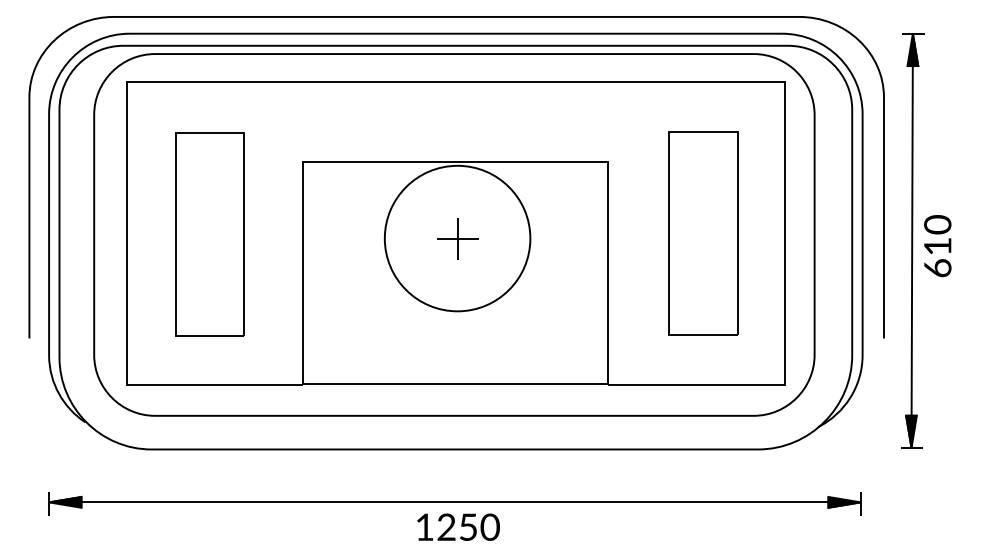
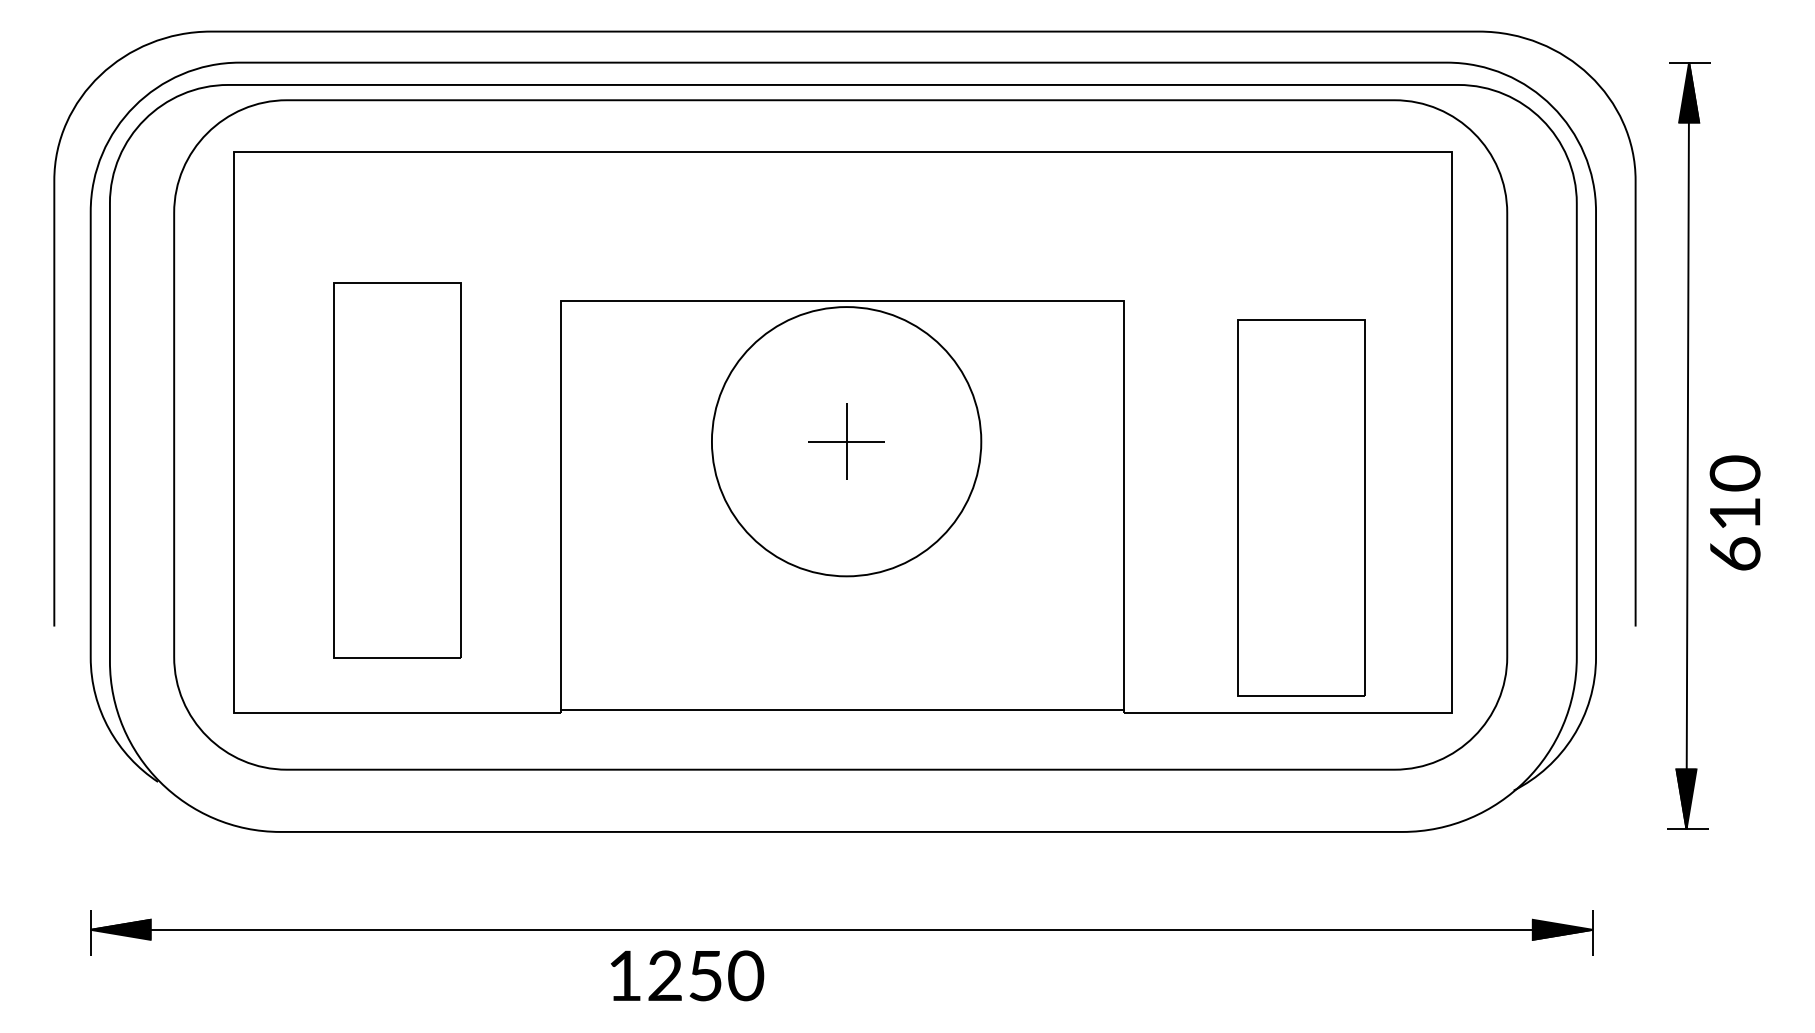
part: (703, 233) -> (1301, 508), moved
part: (209, 234) -> (396, 471), moved
text: (937, 246) -> (1734, 513), moved
text: (458, 526) -> (687, 974), moved

